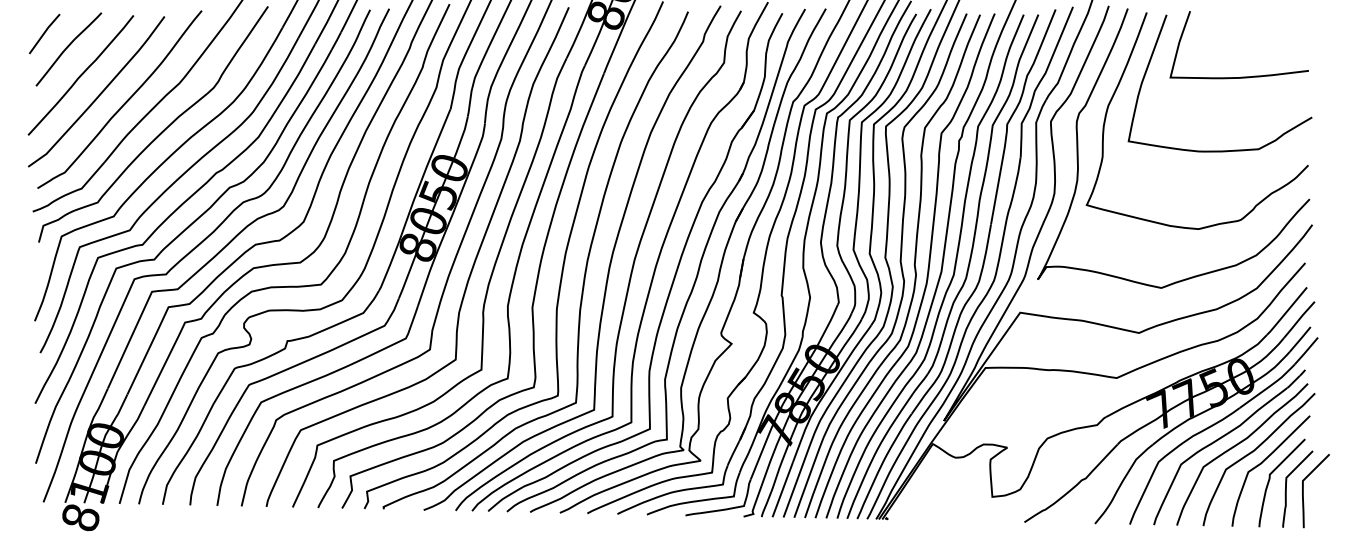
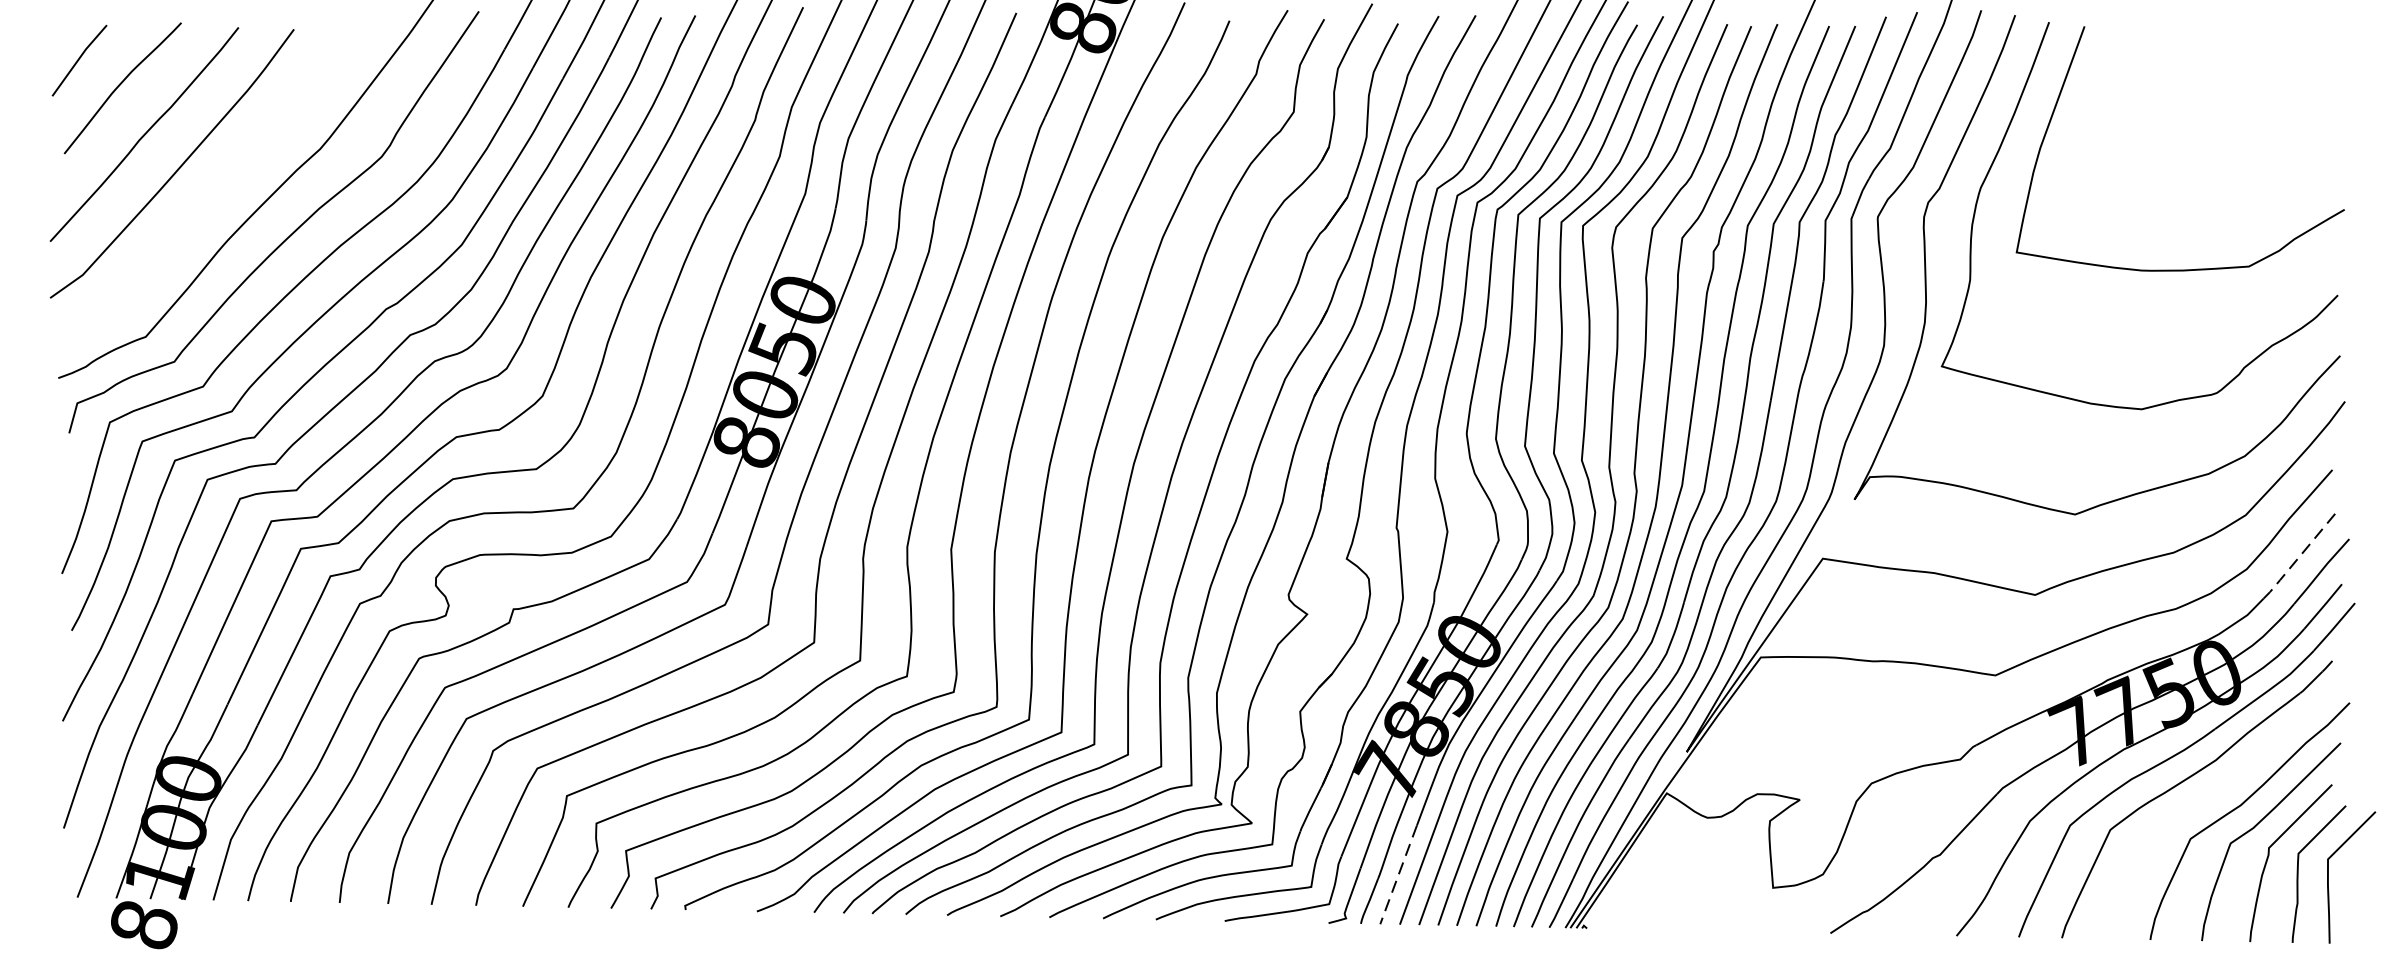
curve: (1241, 76) -> (2218, 136), removed
curve: (123, 103) -> (220, 184), removed
line: (1286, 312) -> (2298, 558), solid -> dashed
curve: (1236, 446) -> (2209, 797), removed
line: (782, 490) -> (1398, 876), solid -> dashed

